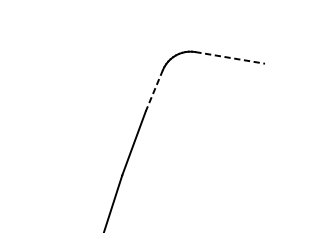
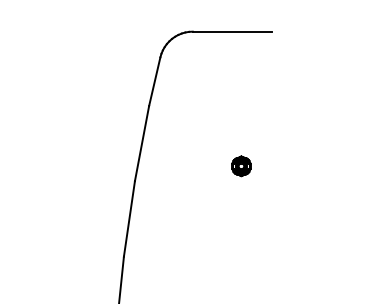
line: (230, 57) -> (232, 31), dashed -> solid
line: (154, 90) -> (154, 81), dashed -> solid
part: (218, 178) -> (241, 166), added

